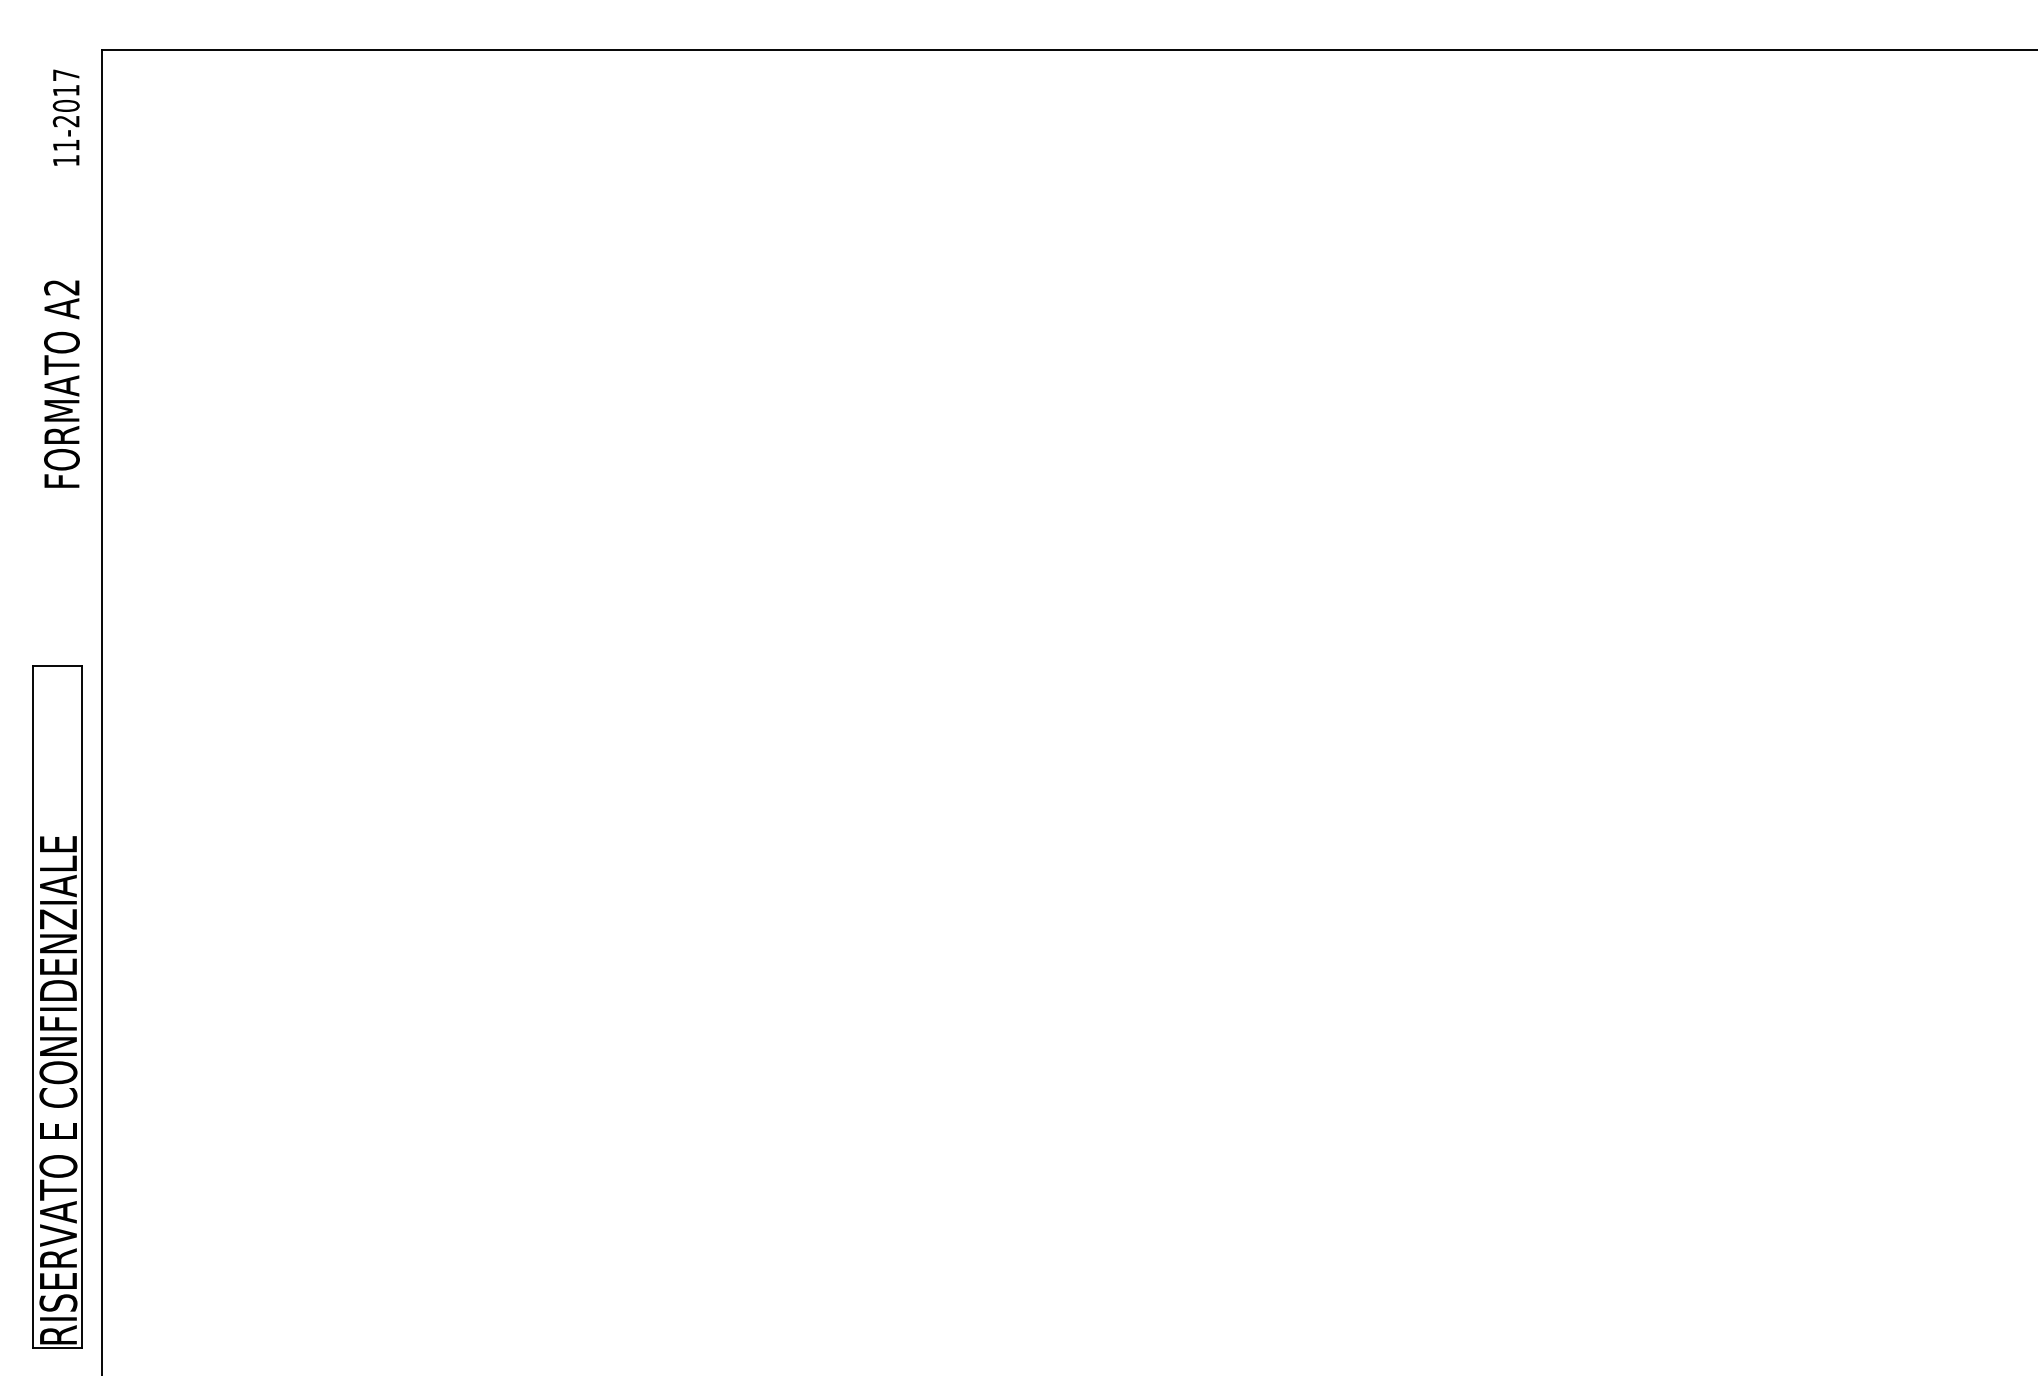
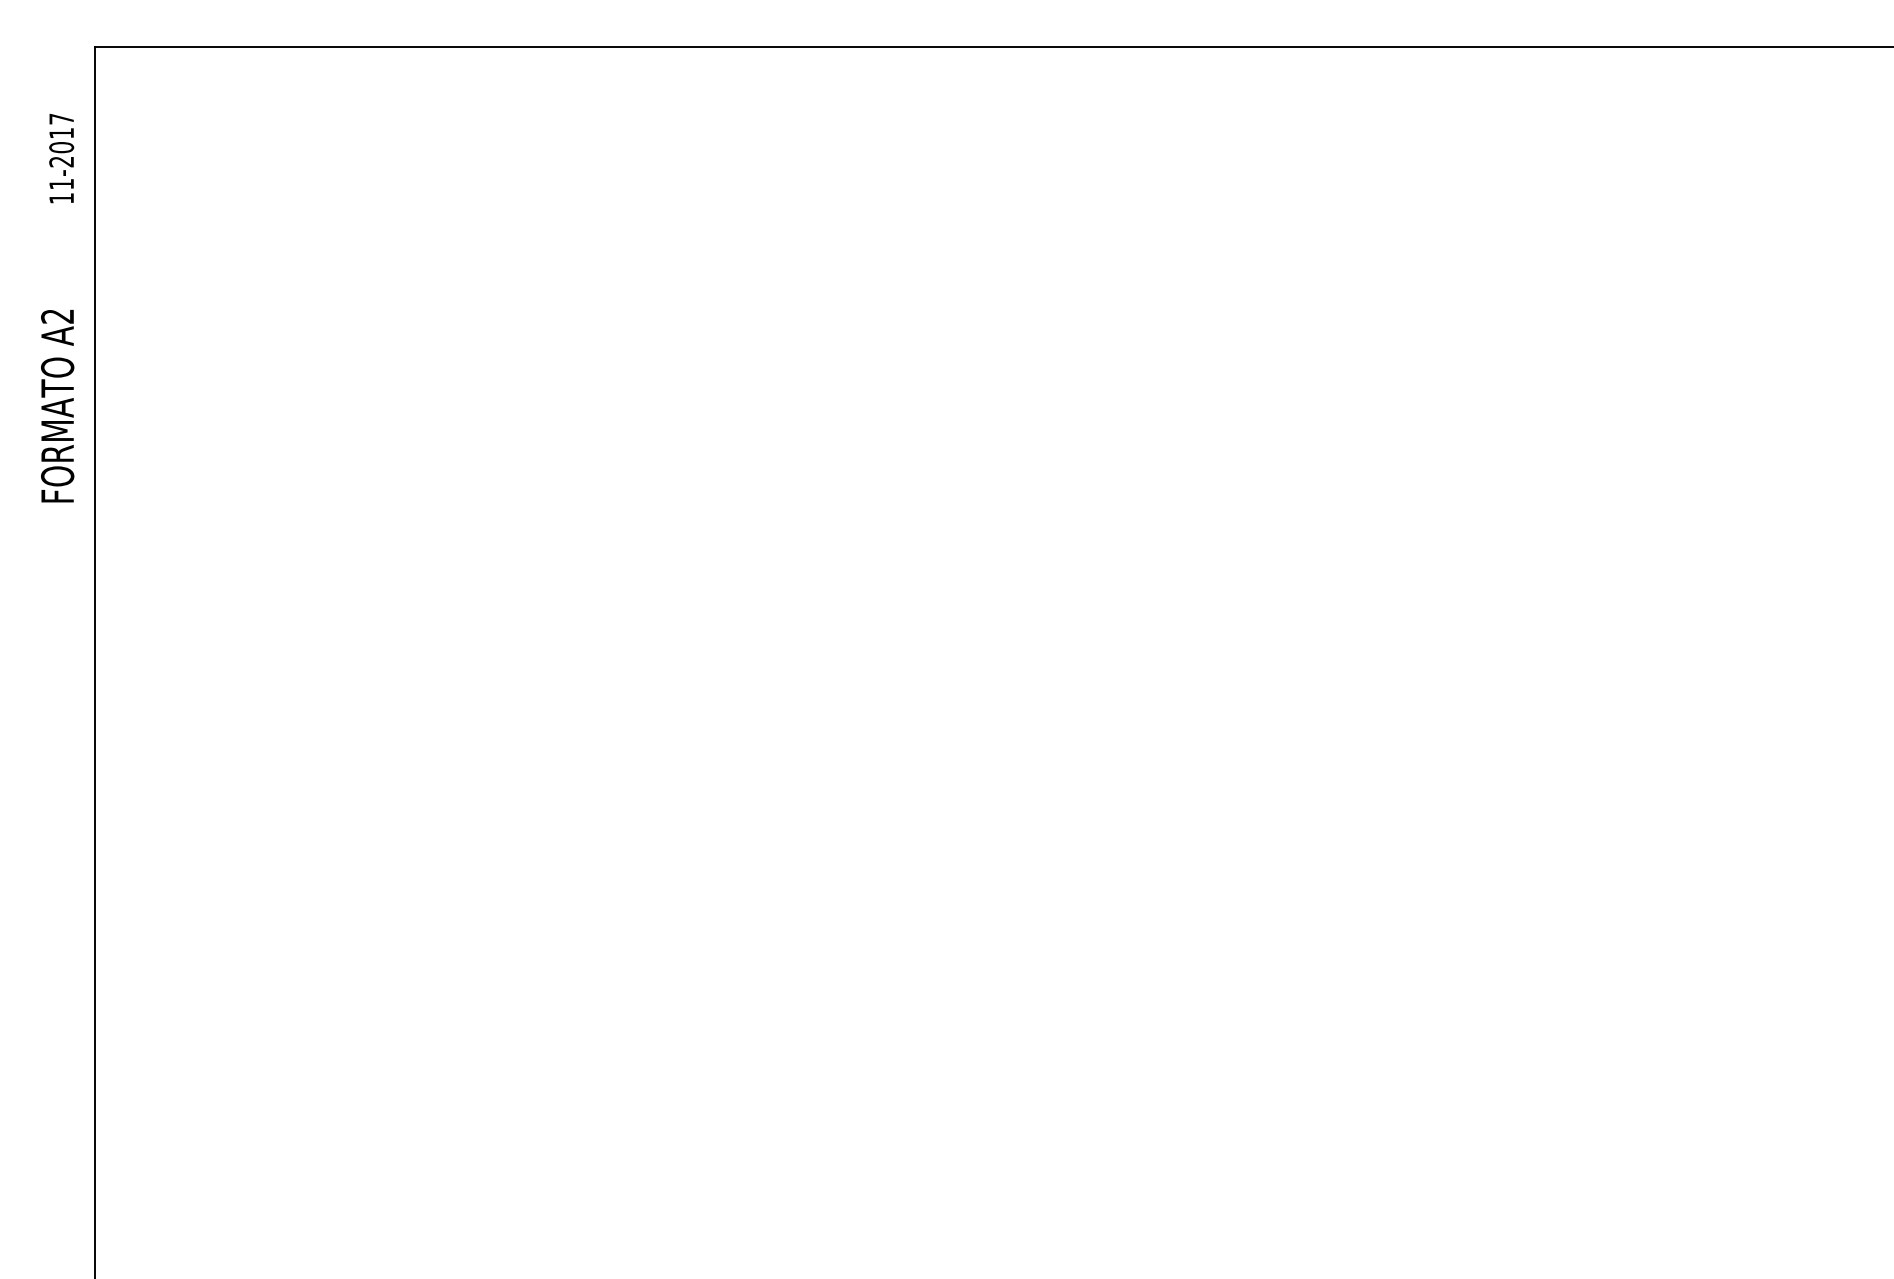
text: (61, 279) -> (57, 308), moved
part: (57, 1006) -> (53, 935), removed

